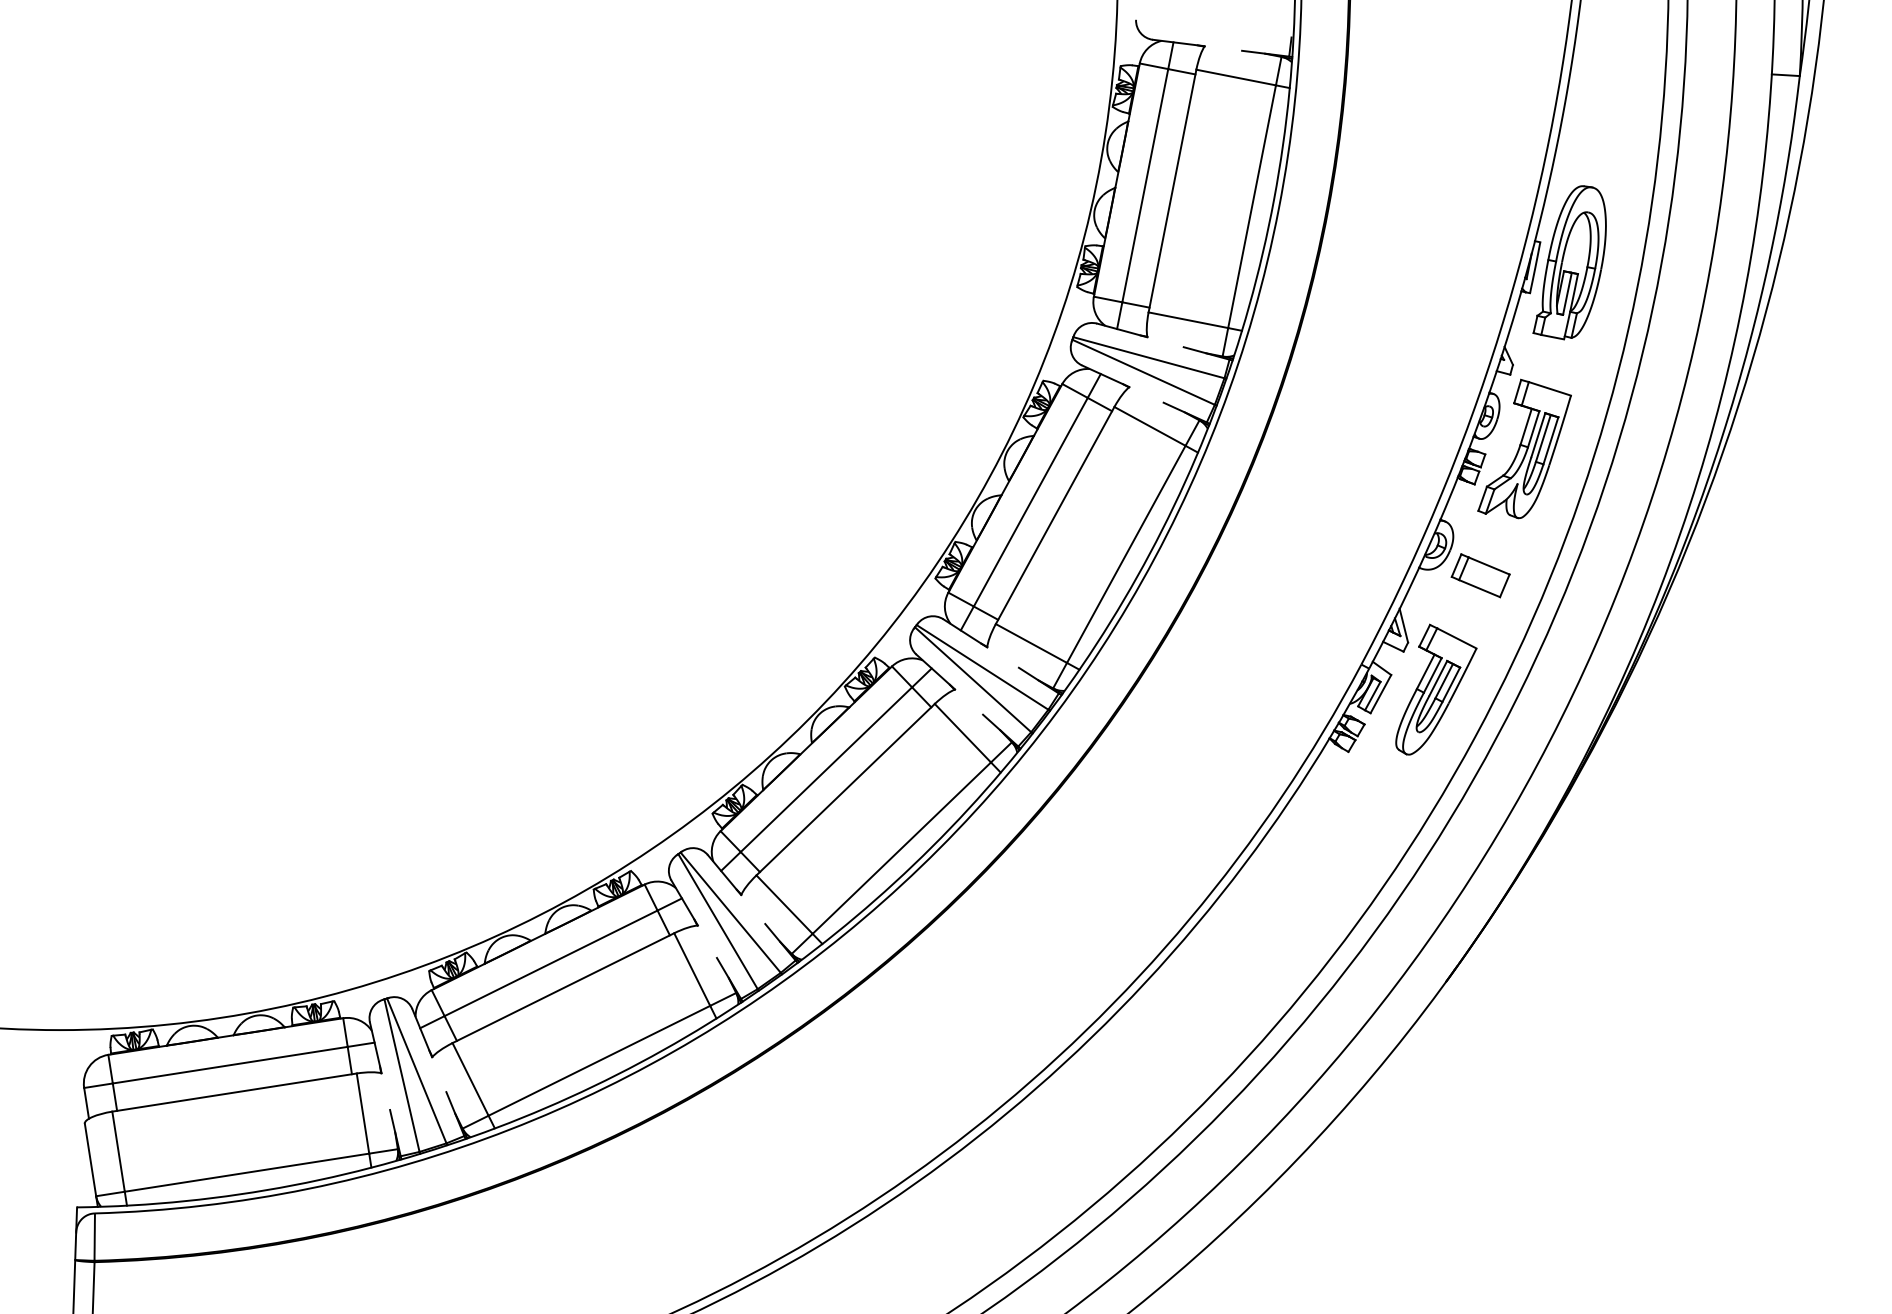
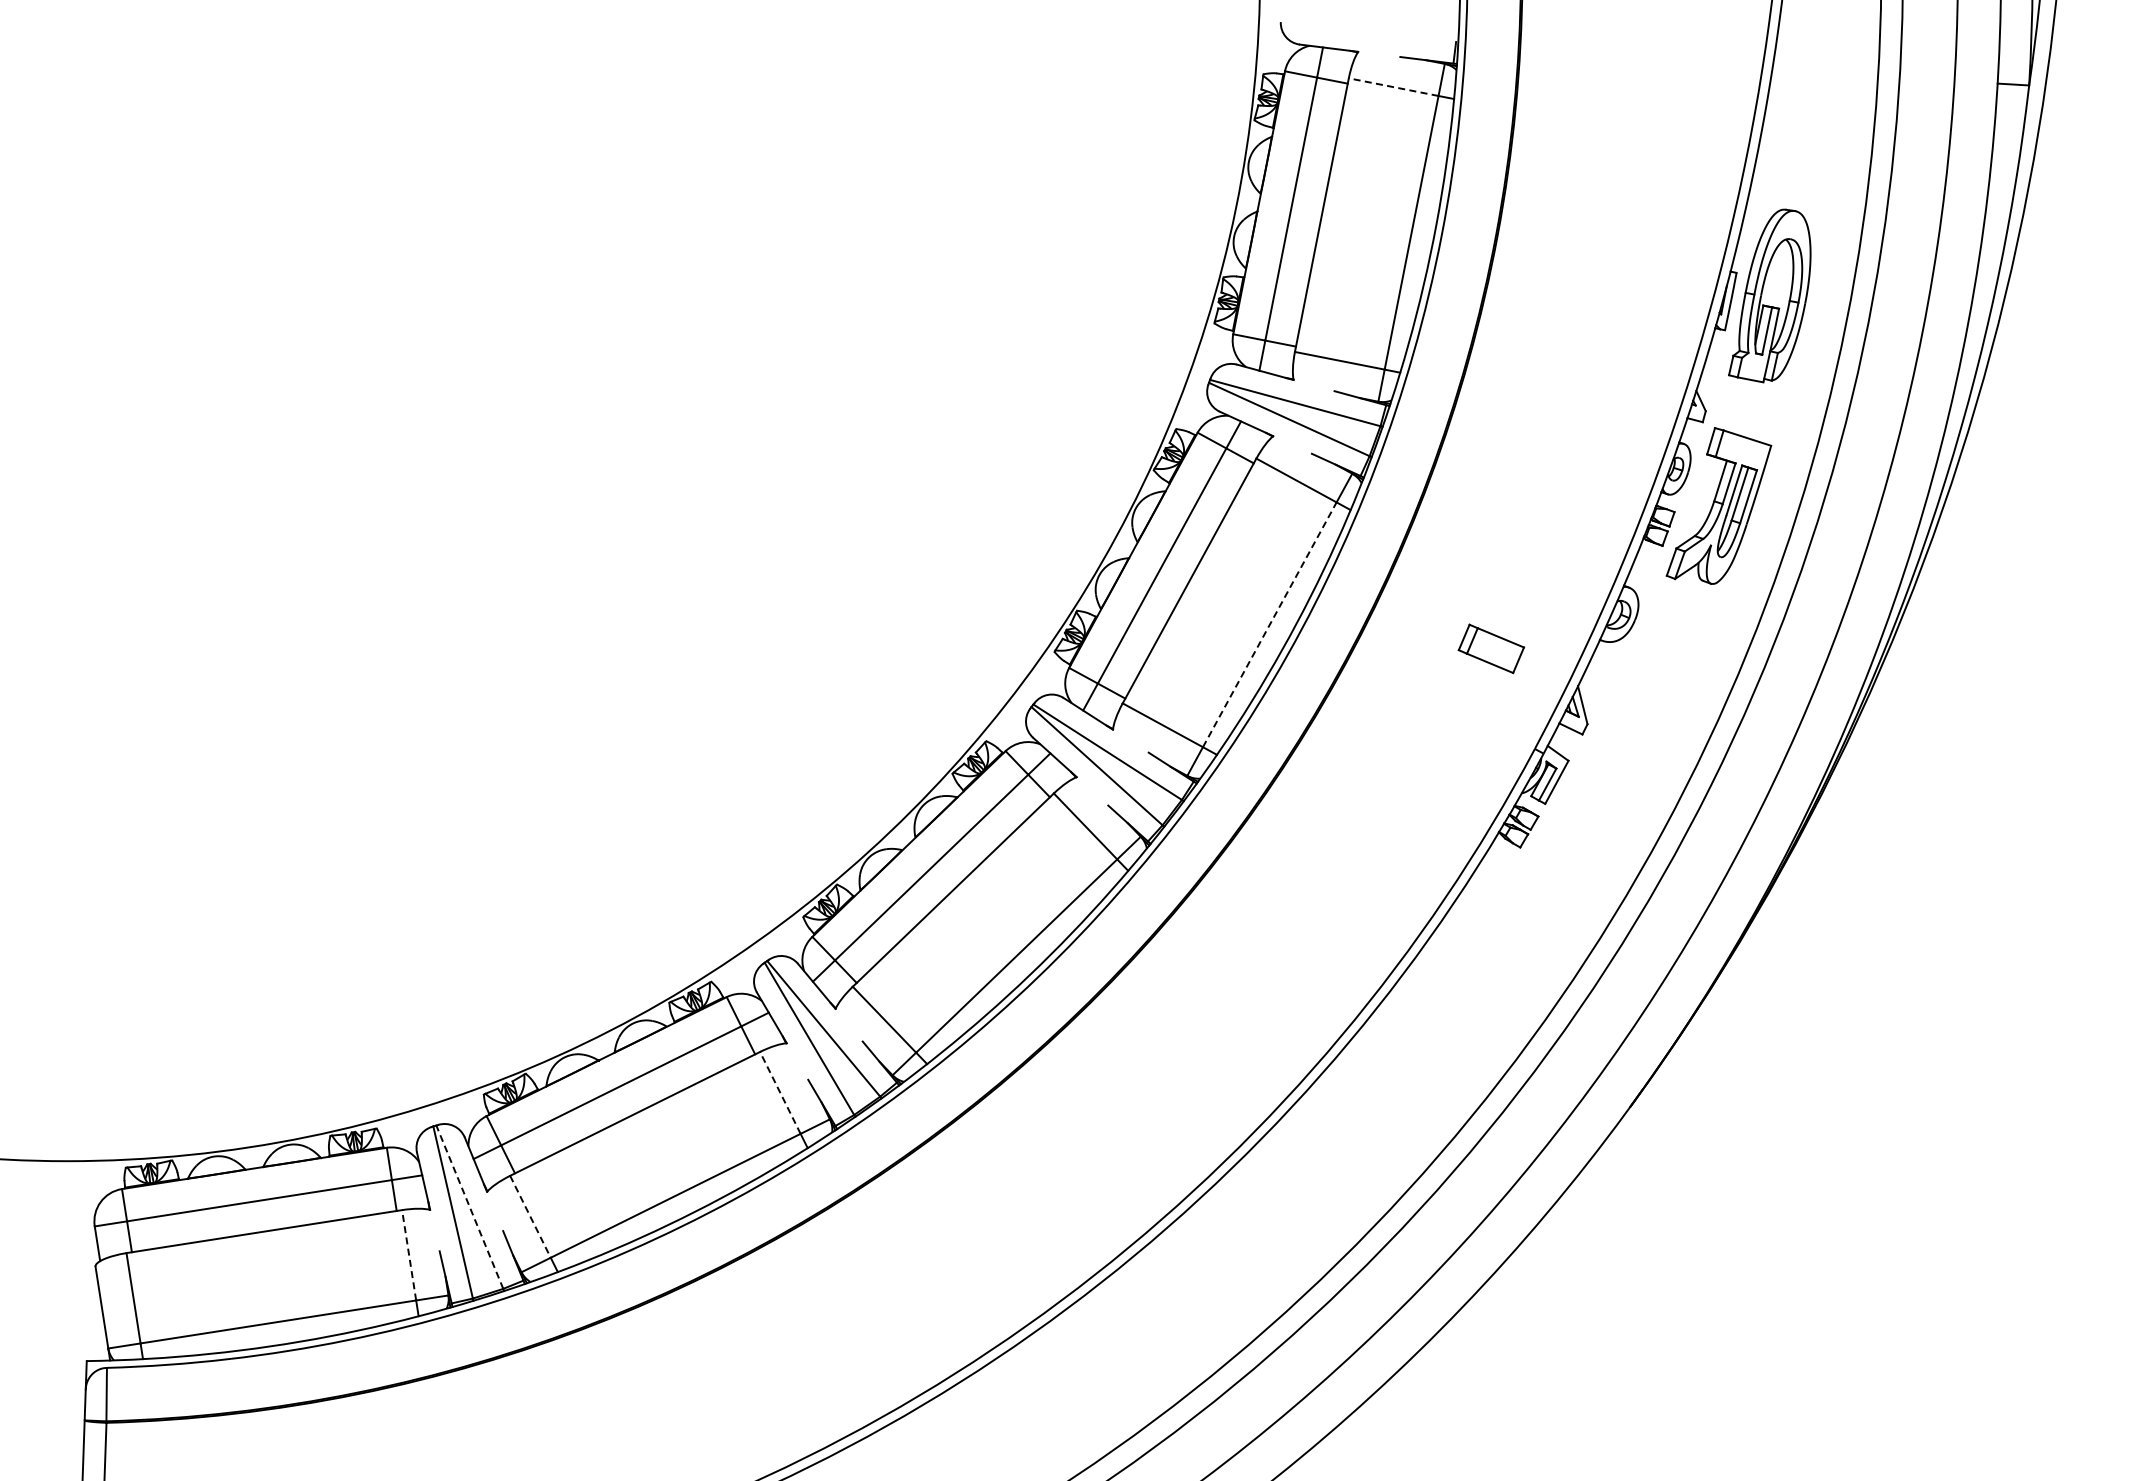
line: (1236, 77) -> (1393, 87), solid -> dashed
line: (1126, 554) -> (1270, 624), solid -> dashed
part: (1480, 575) -> (1491, 648), moved
part: (1436, 689) -> (1619, 777), removed
line: (692, 969) -> (780, 1092), solid -> dashed
line: (416, 1070) -> (469, 1206), solid -> dashed
line: (470, 1079) -> (530, 1216), solid -> dashed
line: (363, 1113) -> (409, 1255), solid -> dashed

